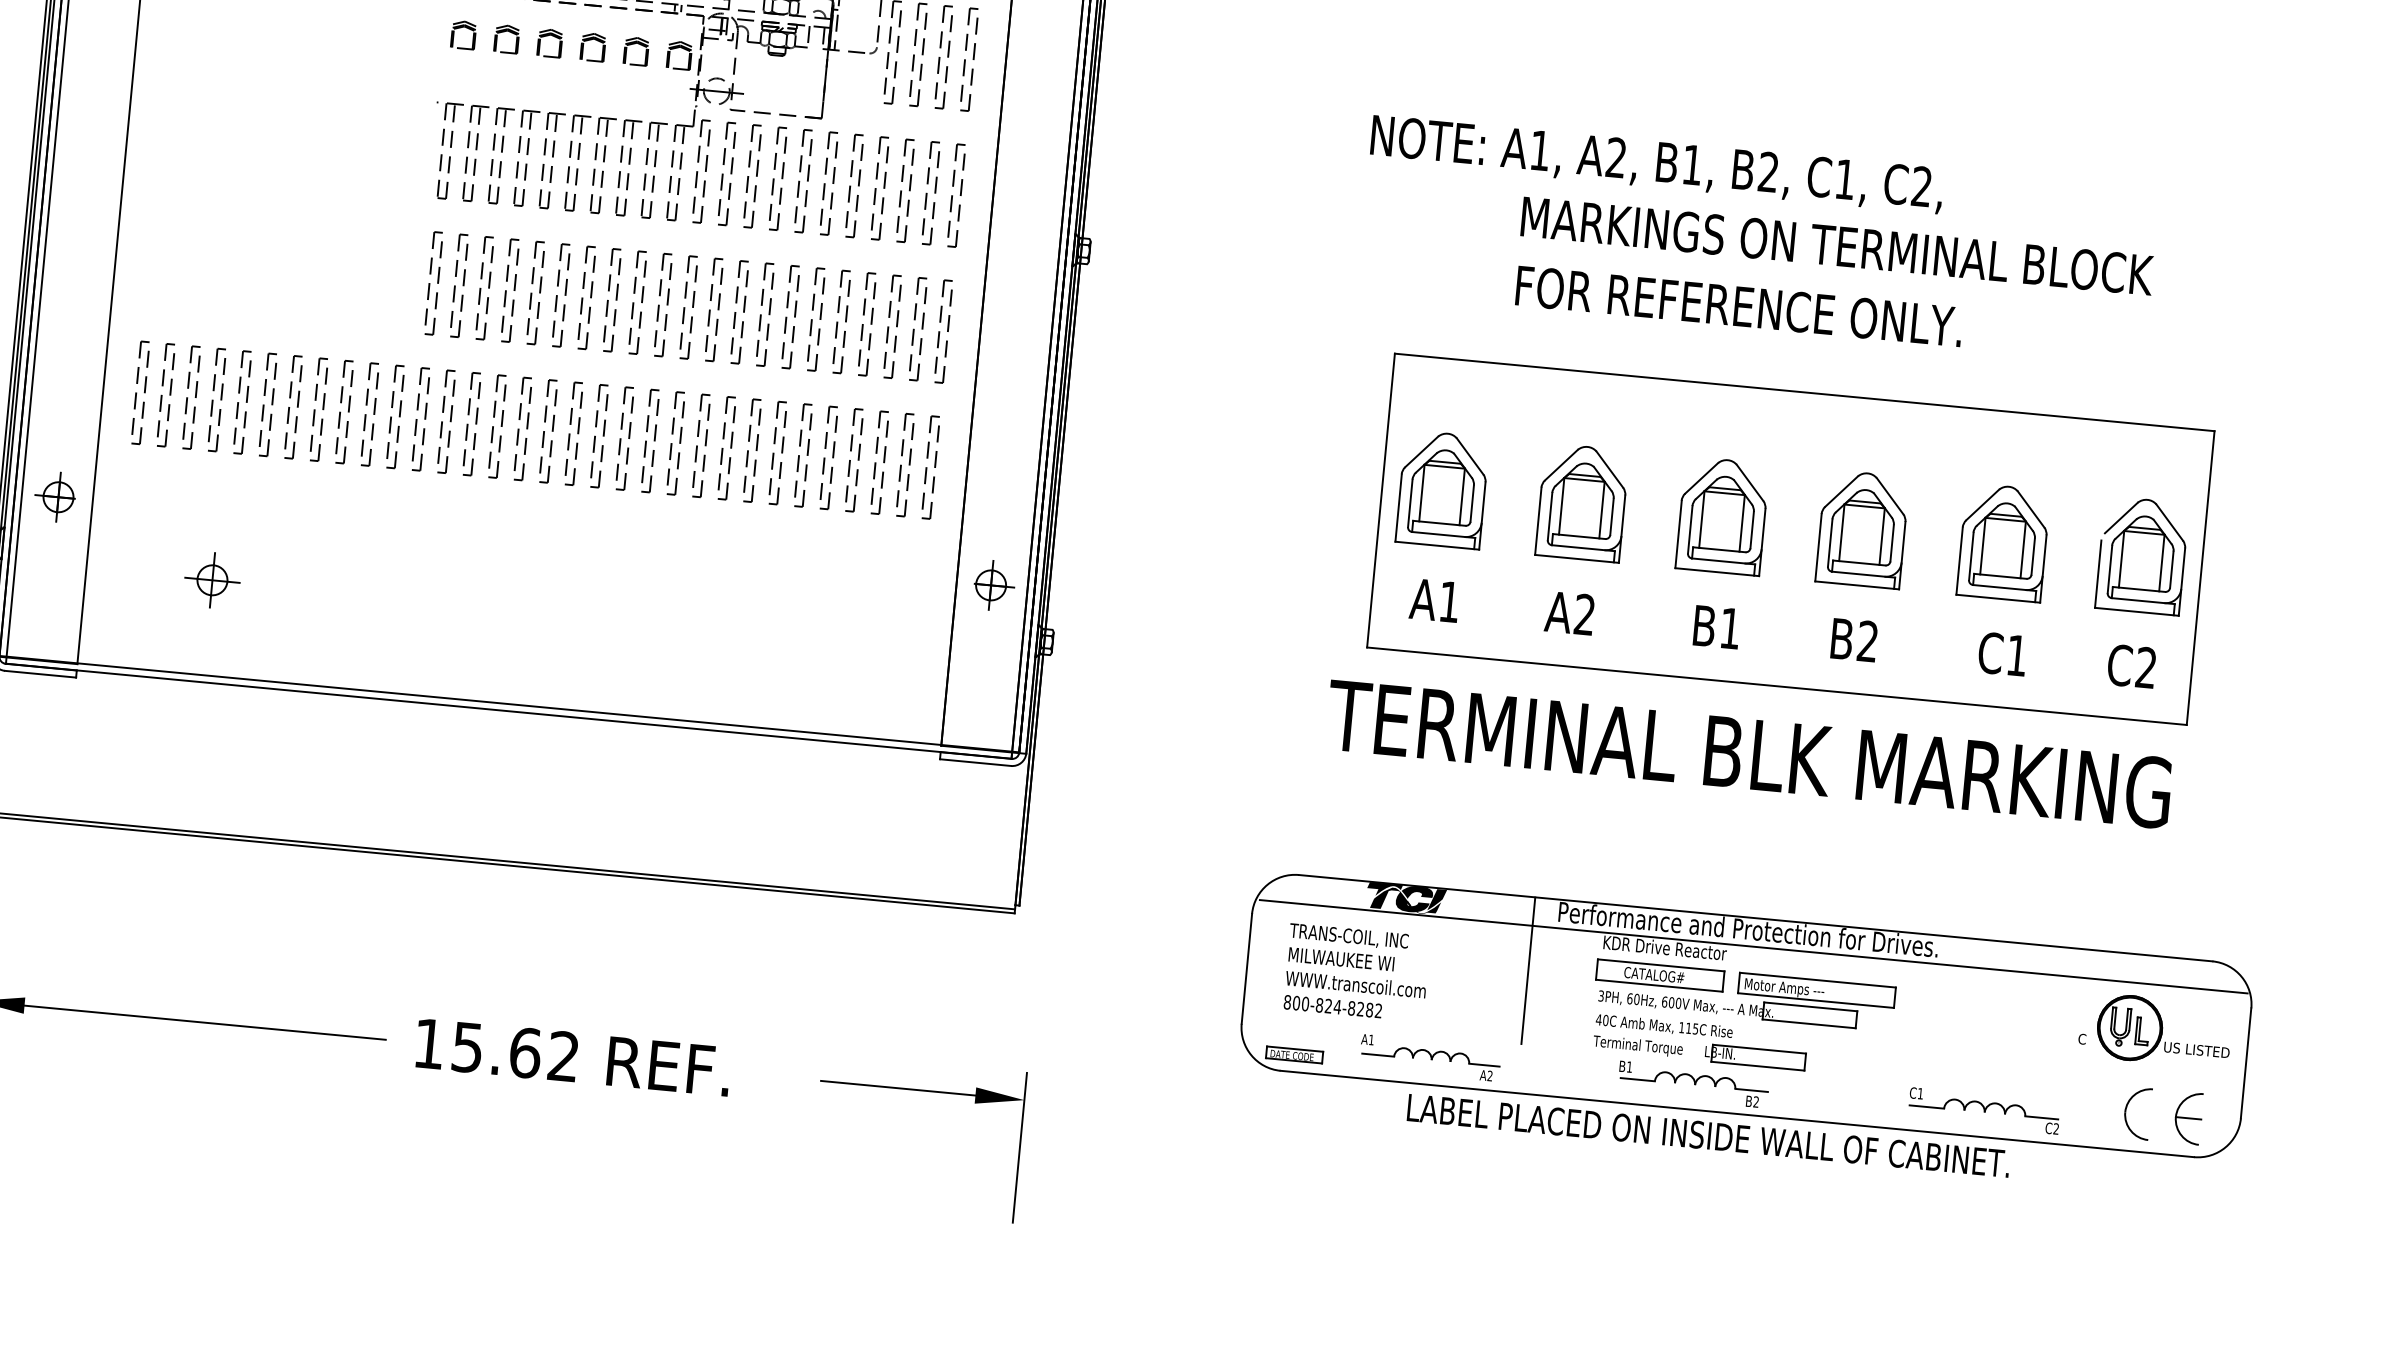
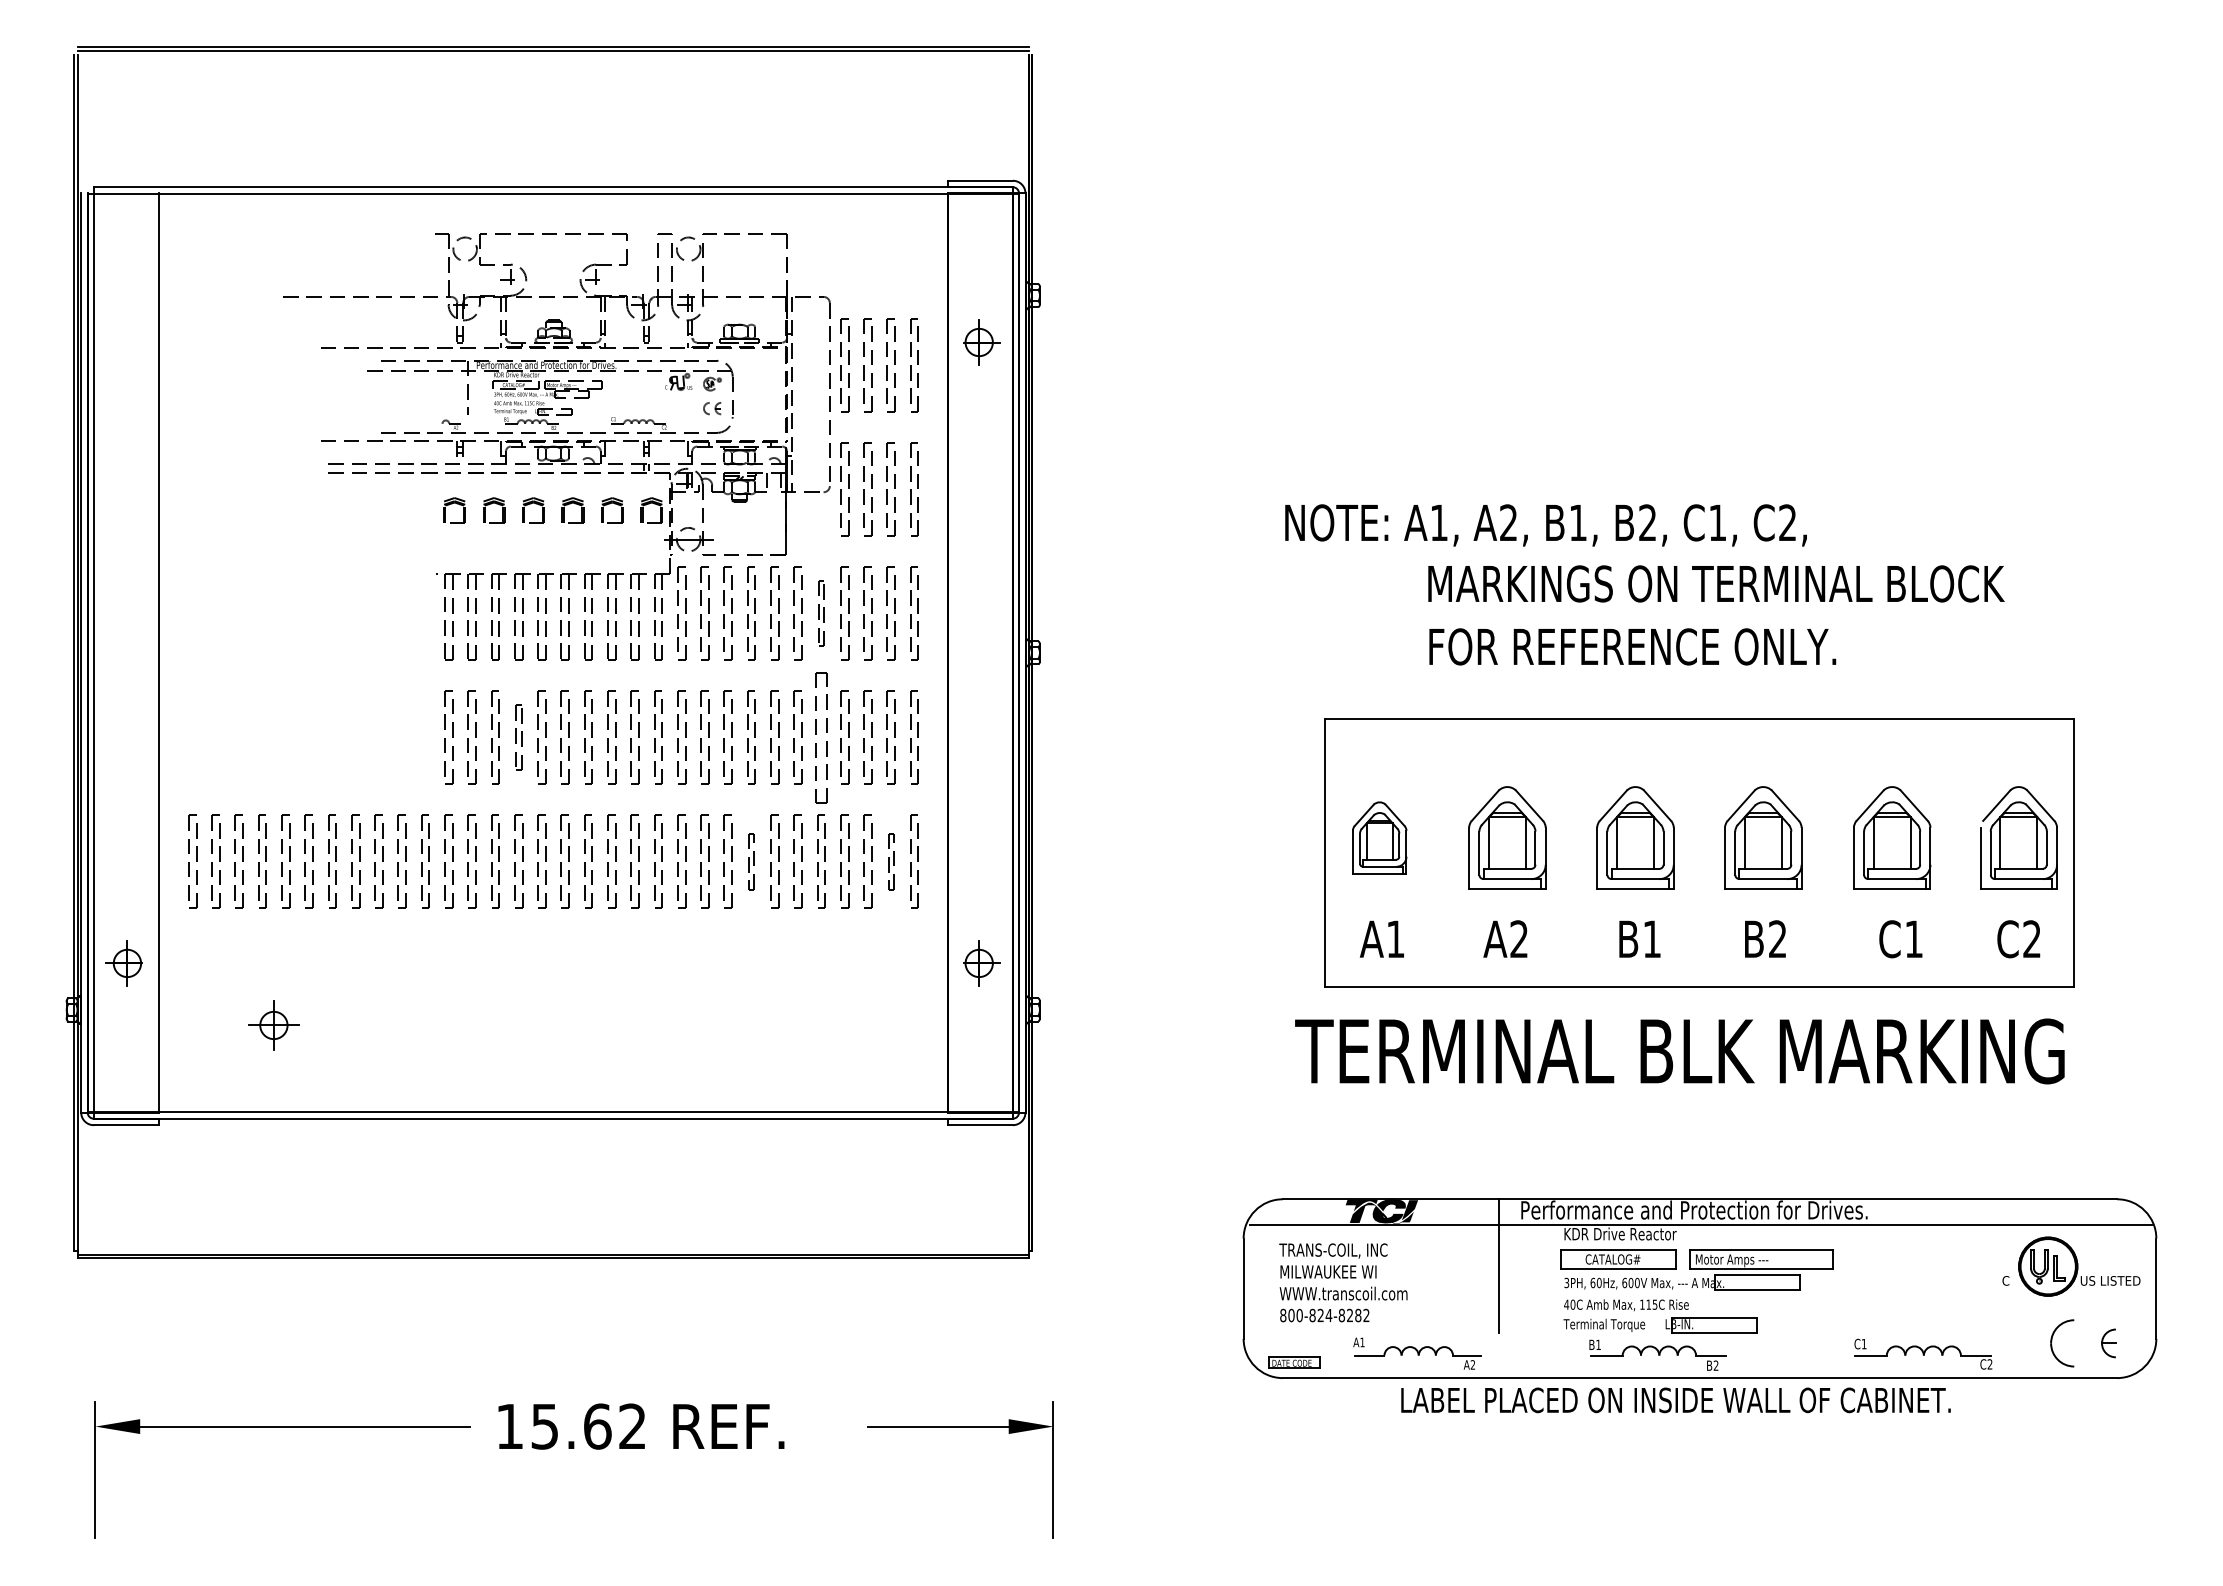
part: (854, 185) -> (821, 613), size x0.7
part: (510, 290) -> (518, 737), size x0.7
part: (841, 321) -> (821, 737), size x1.4
part: (752, 450) -> (751, 861), size x0.6
part: (904, 464) -> (890, 861), size x0.6
part: (1442, 488) -> (1379, 837), size x0.7
part: (2188, 1118) -> (2108, 1343), size x0.6

